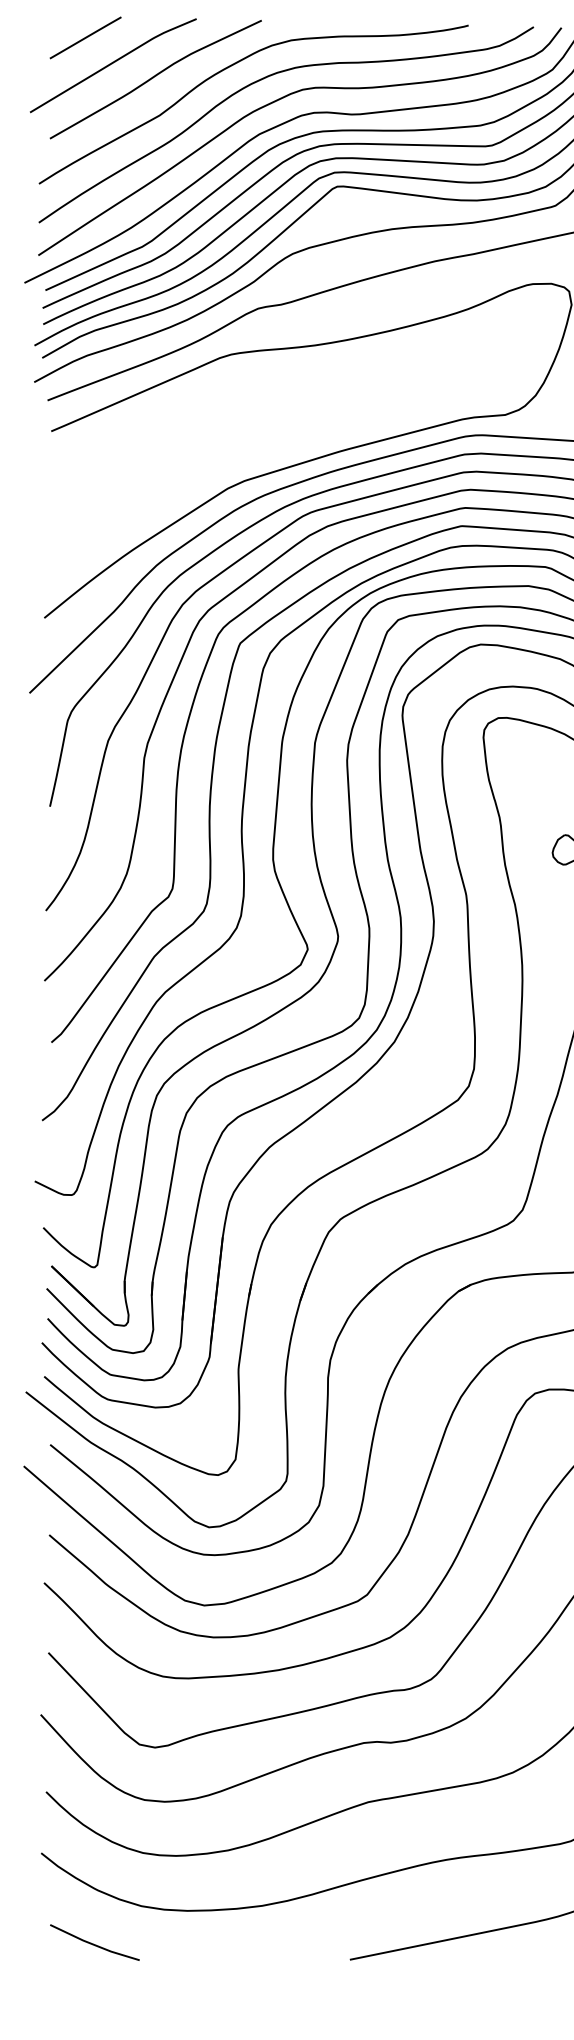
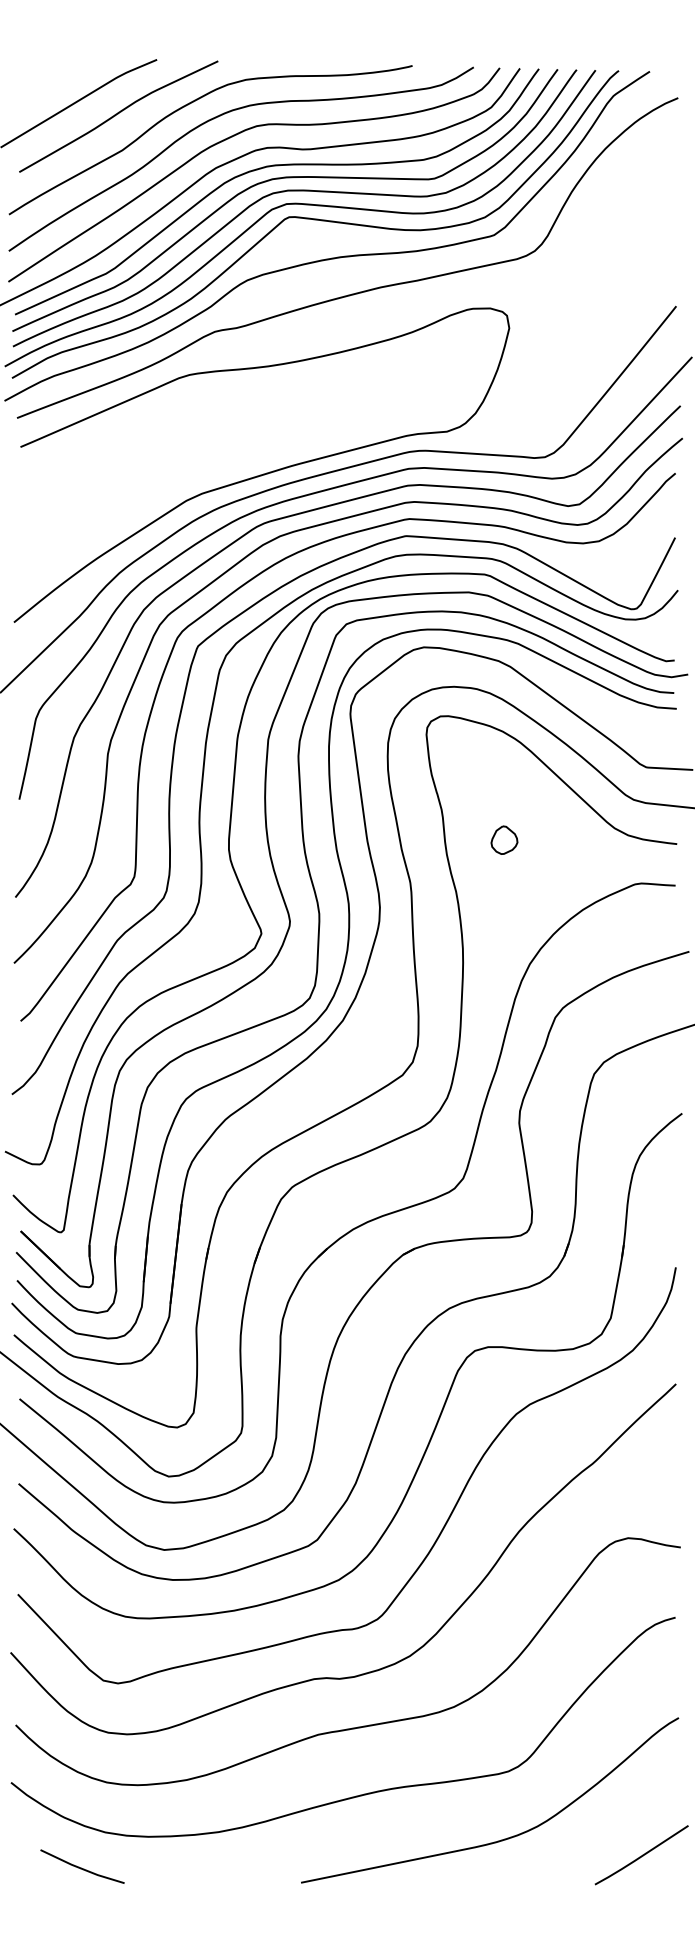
line: (85, 37) -> (52, 77), removed
line: (93, 1943) -> (81, 1867), moved

